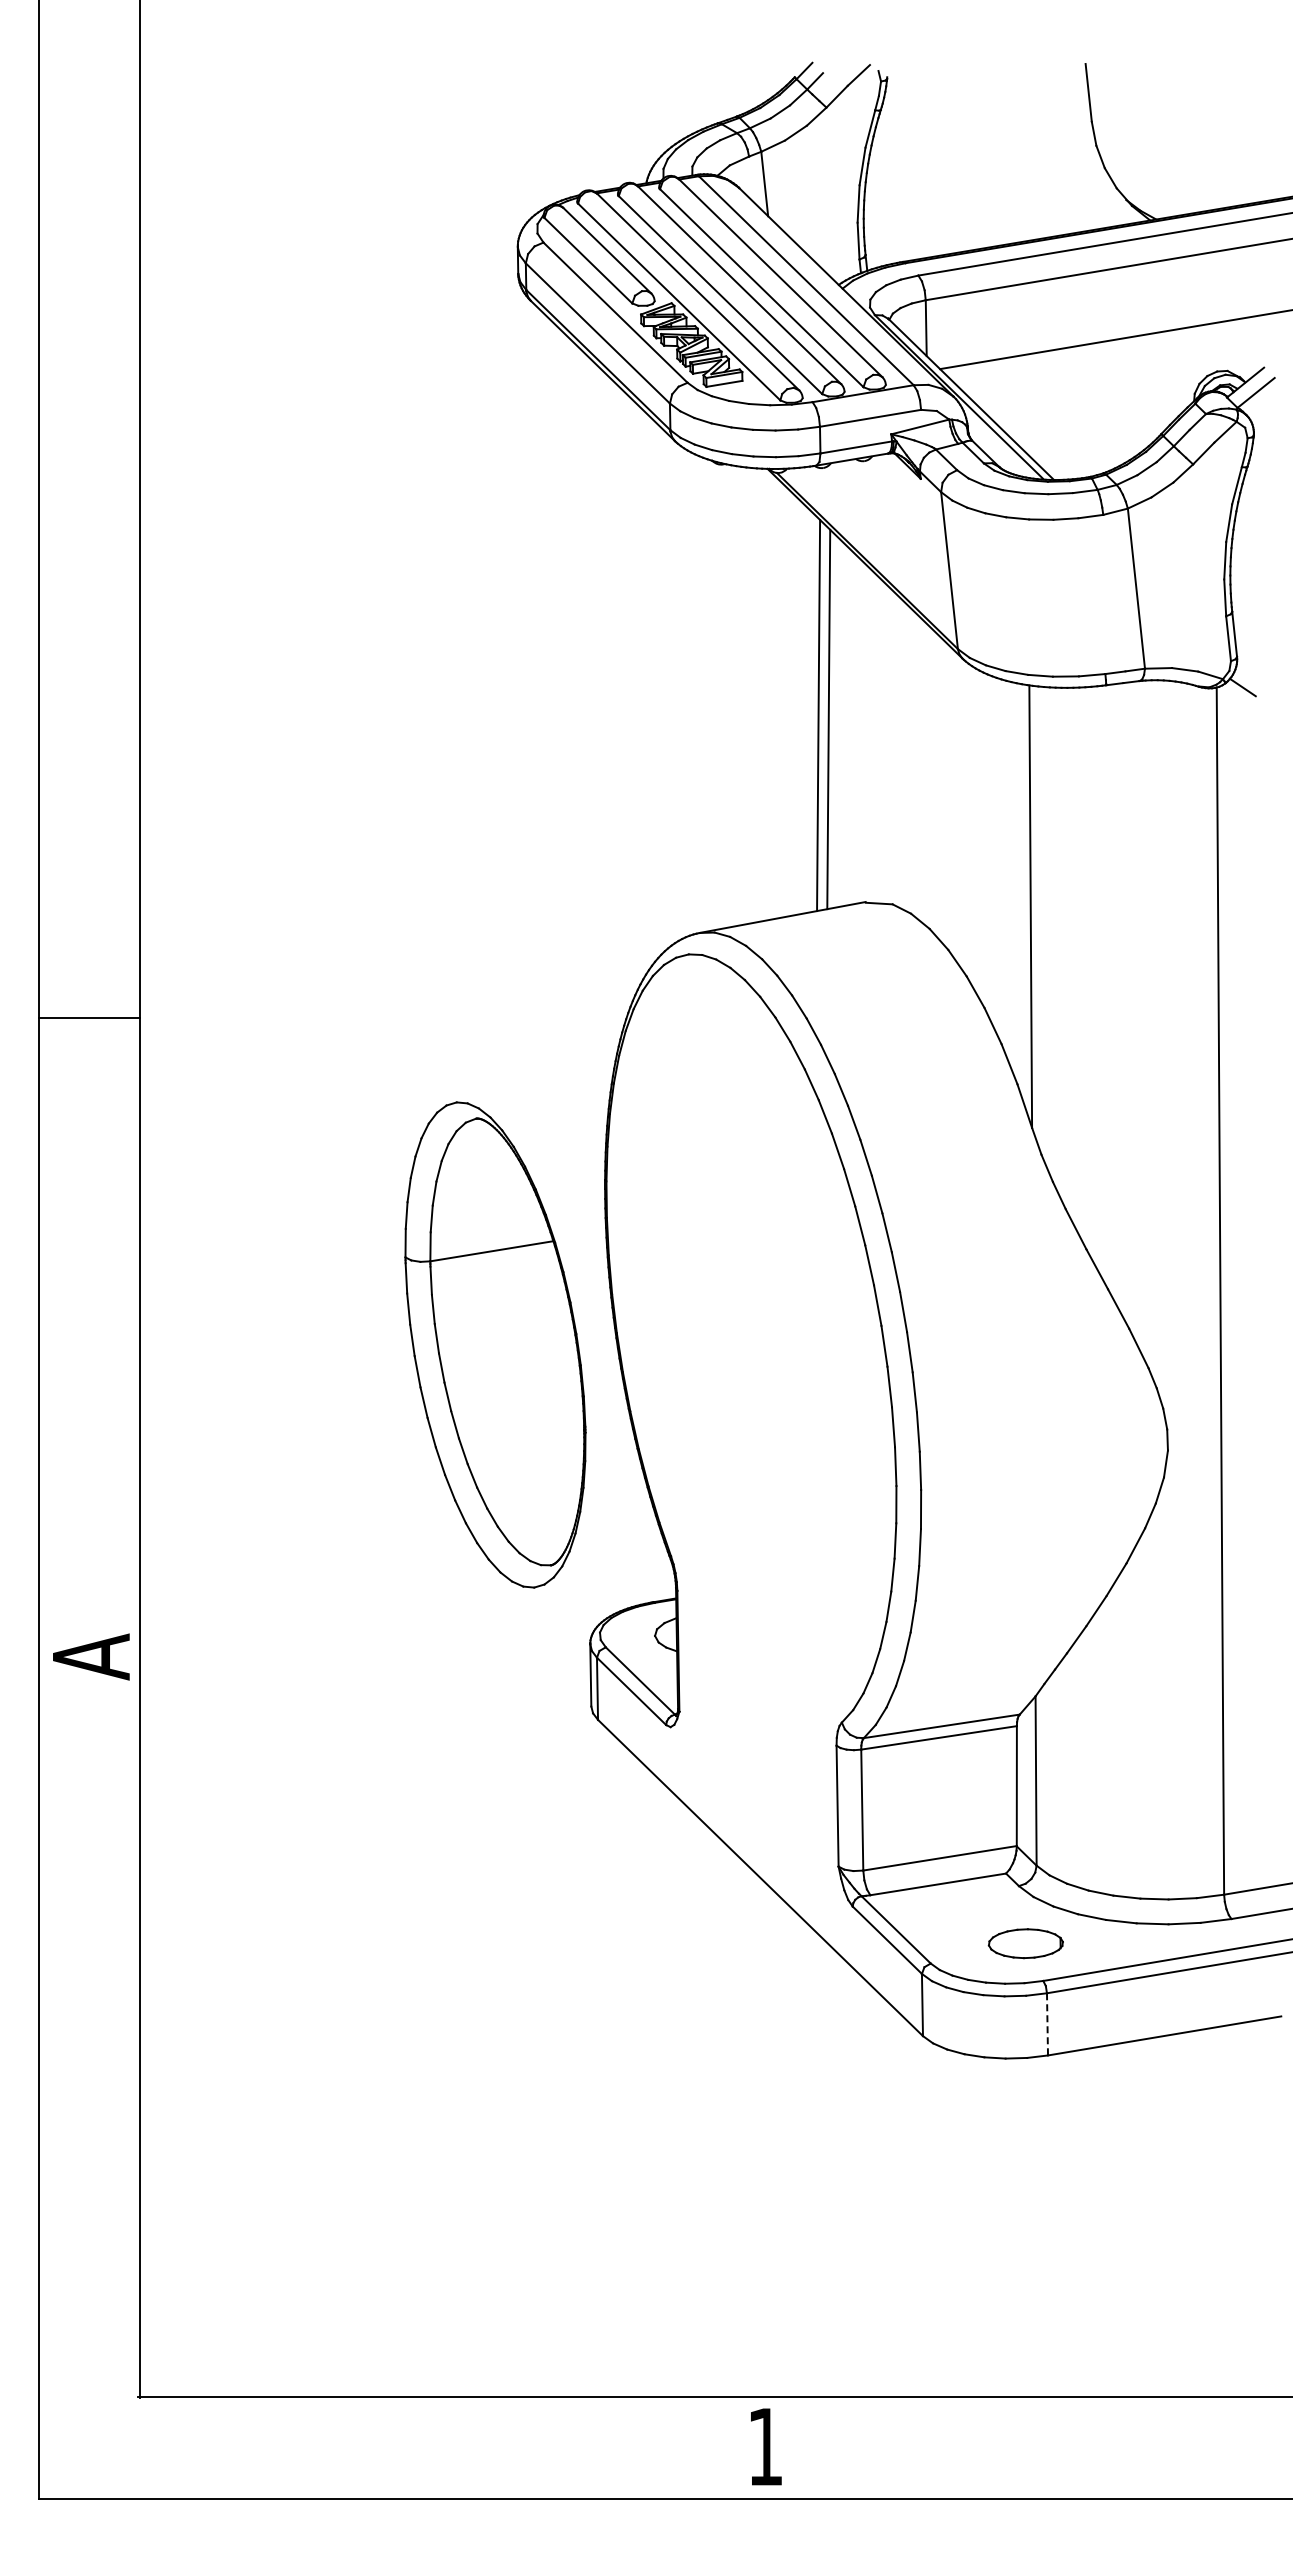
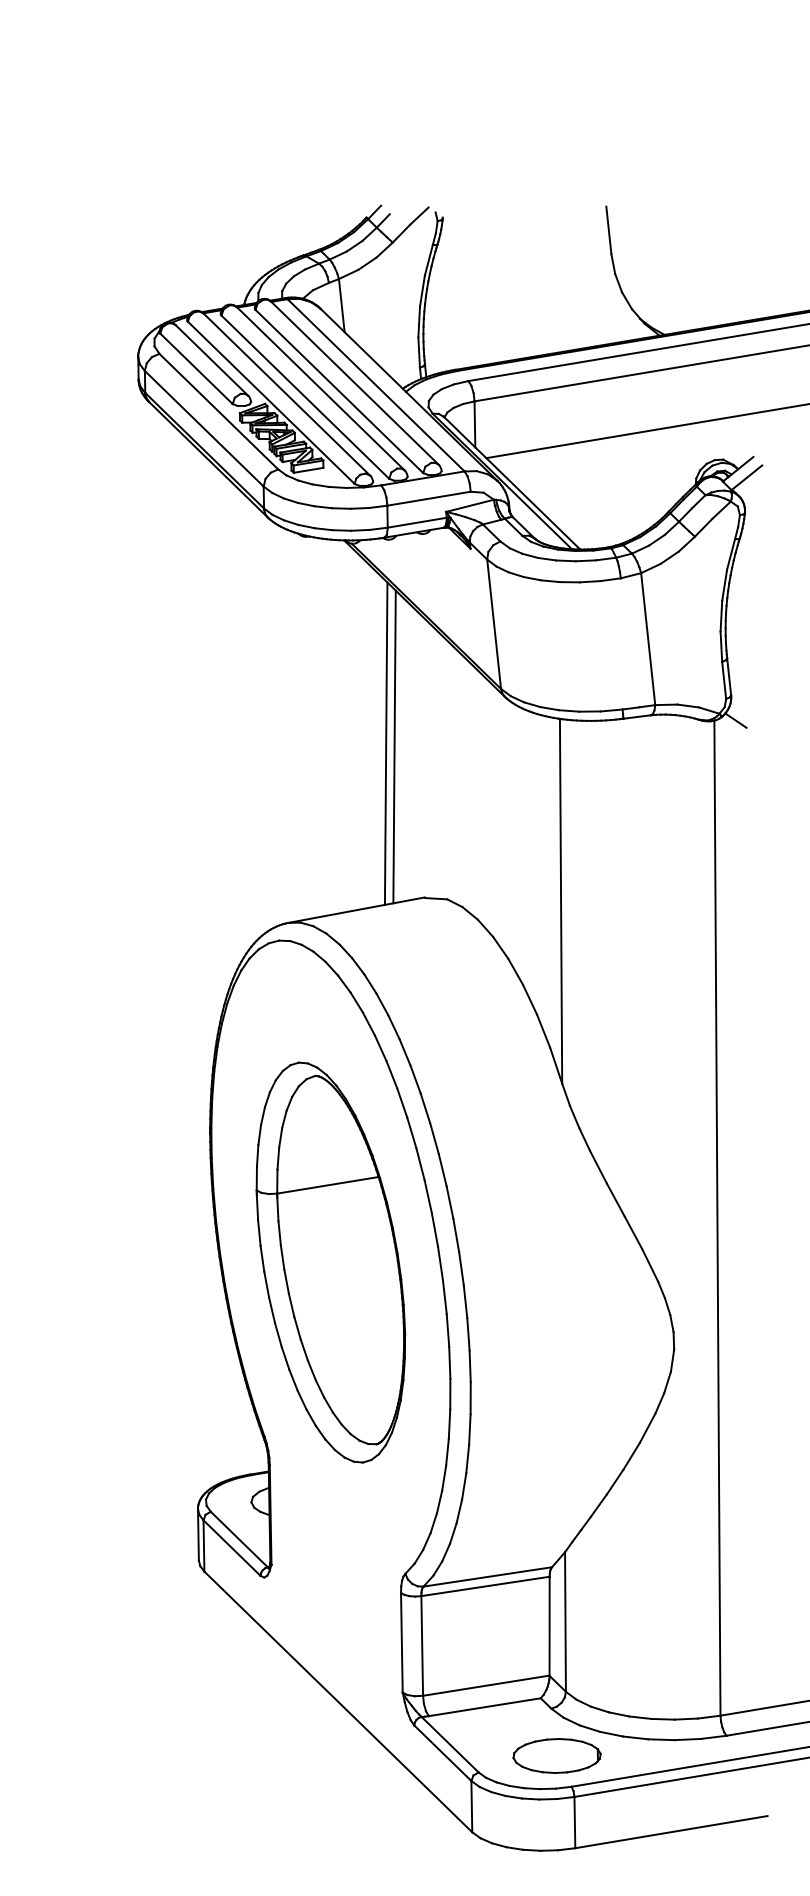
part: (495, 1344) -> (330, 1262), moved
part: (1025, 1943) -> (556, 1755), size x1.43
line: (1047, 2024) -> (574, 1822), dashed -> solid

